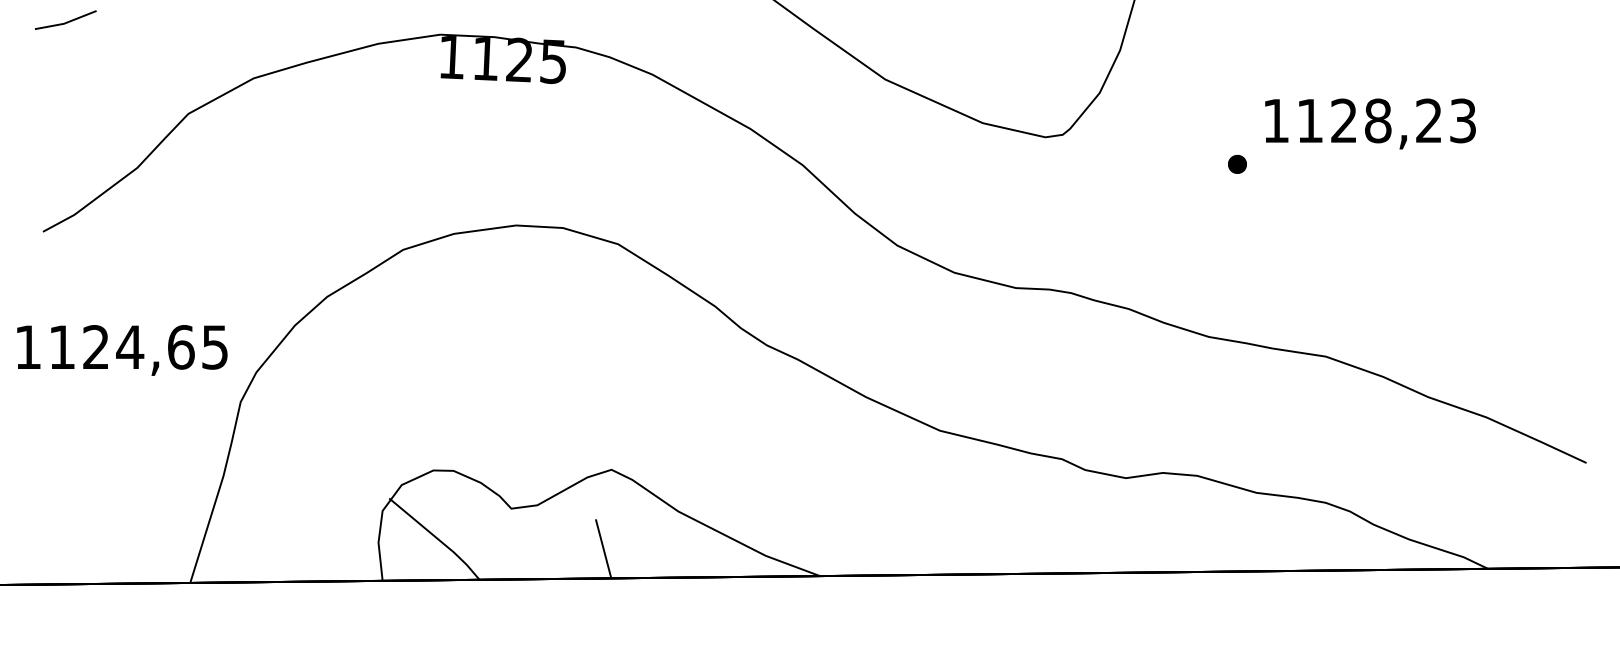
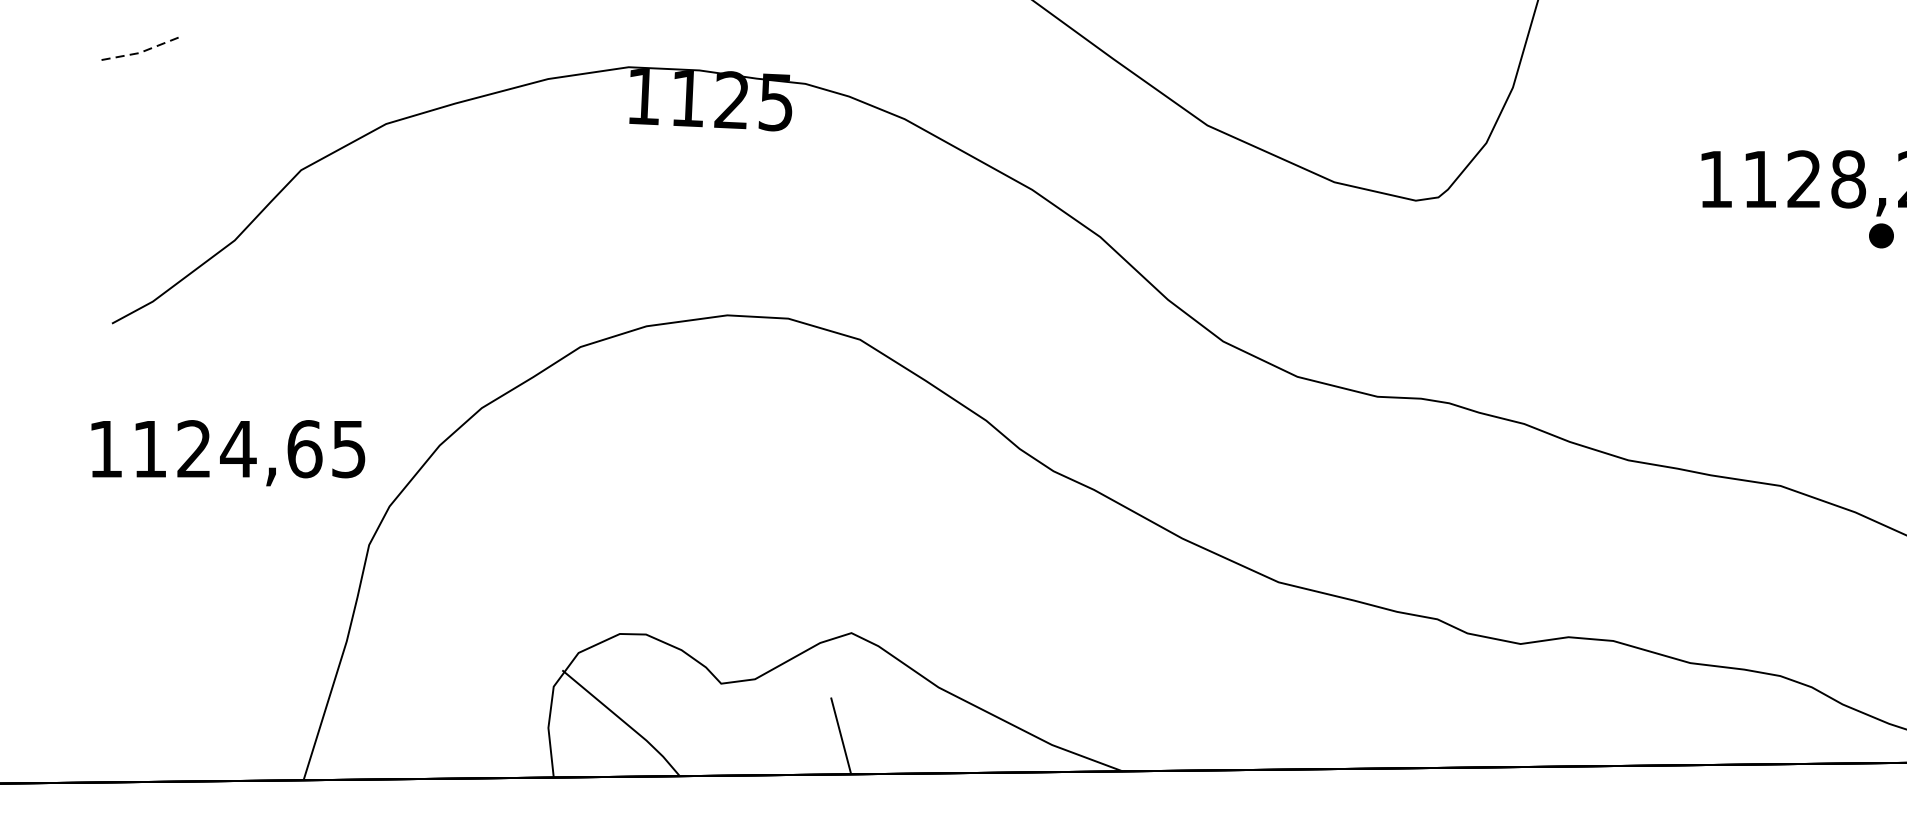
line: (66, 22) -> (142, 51), solid -> dashed
part: (1237, 164) -> (1881, 236), moved
text: (122, 350) -> (228, 453), moved

